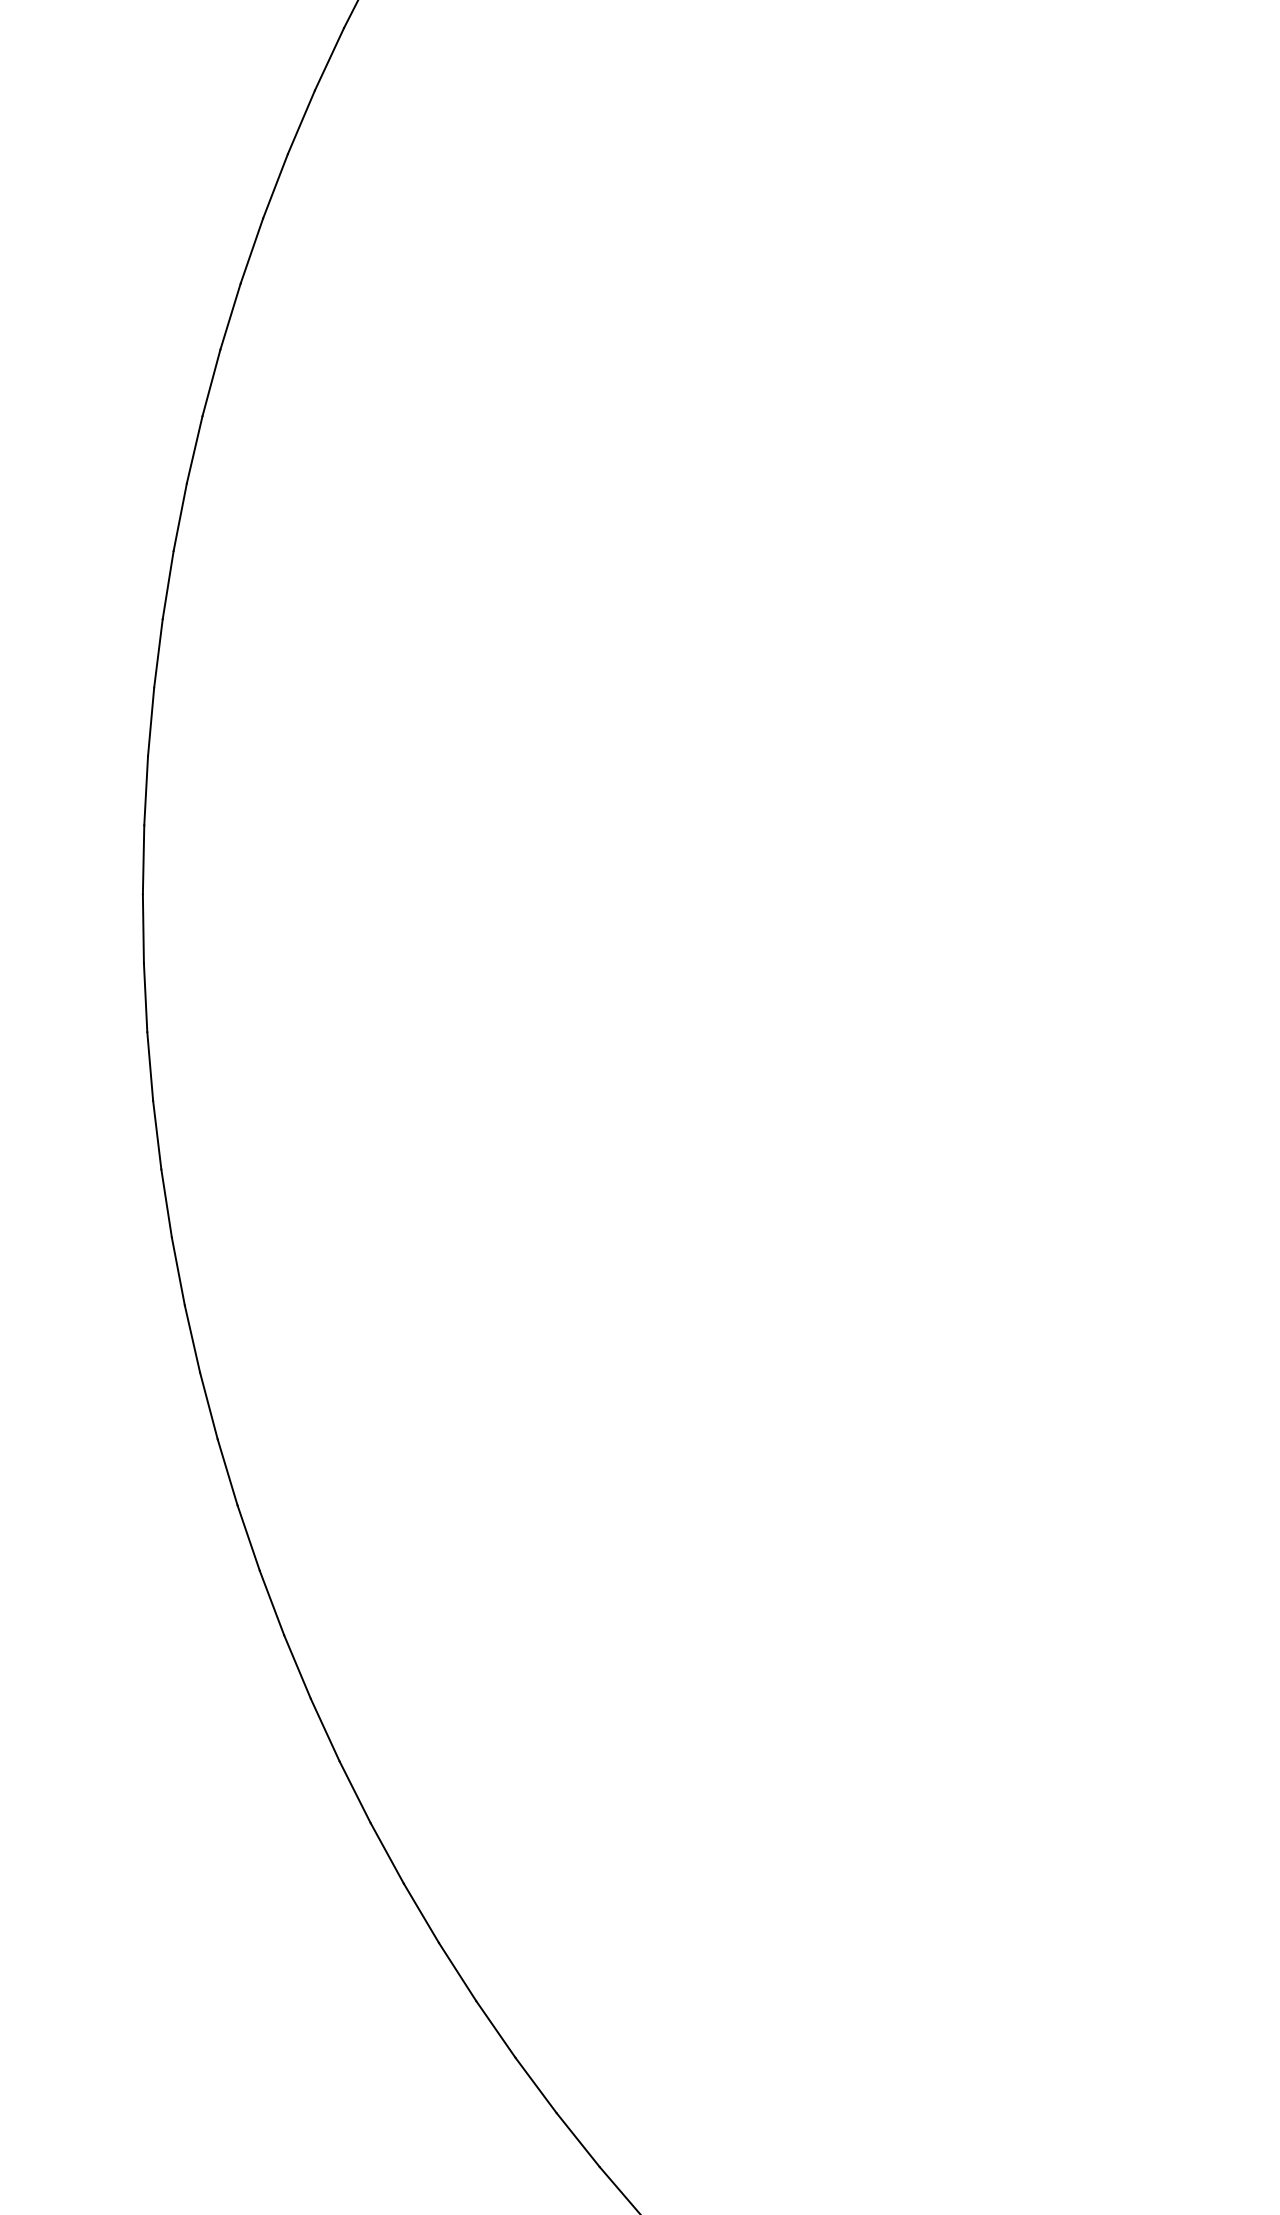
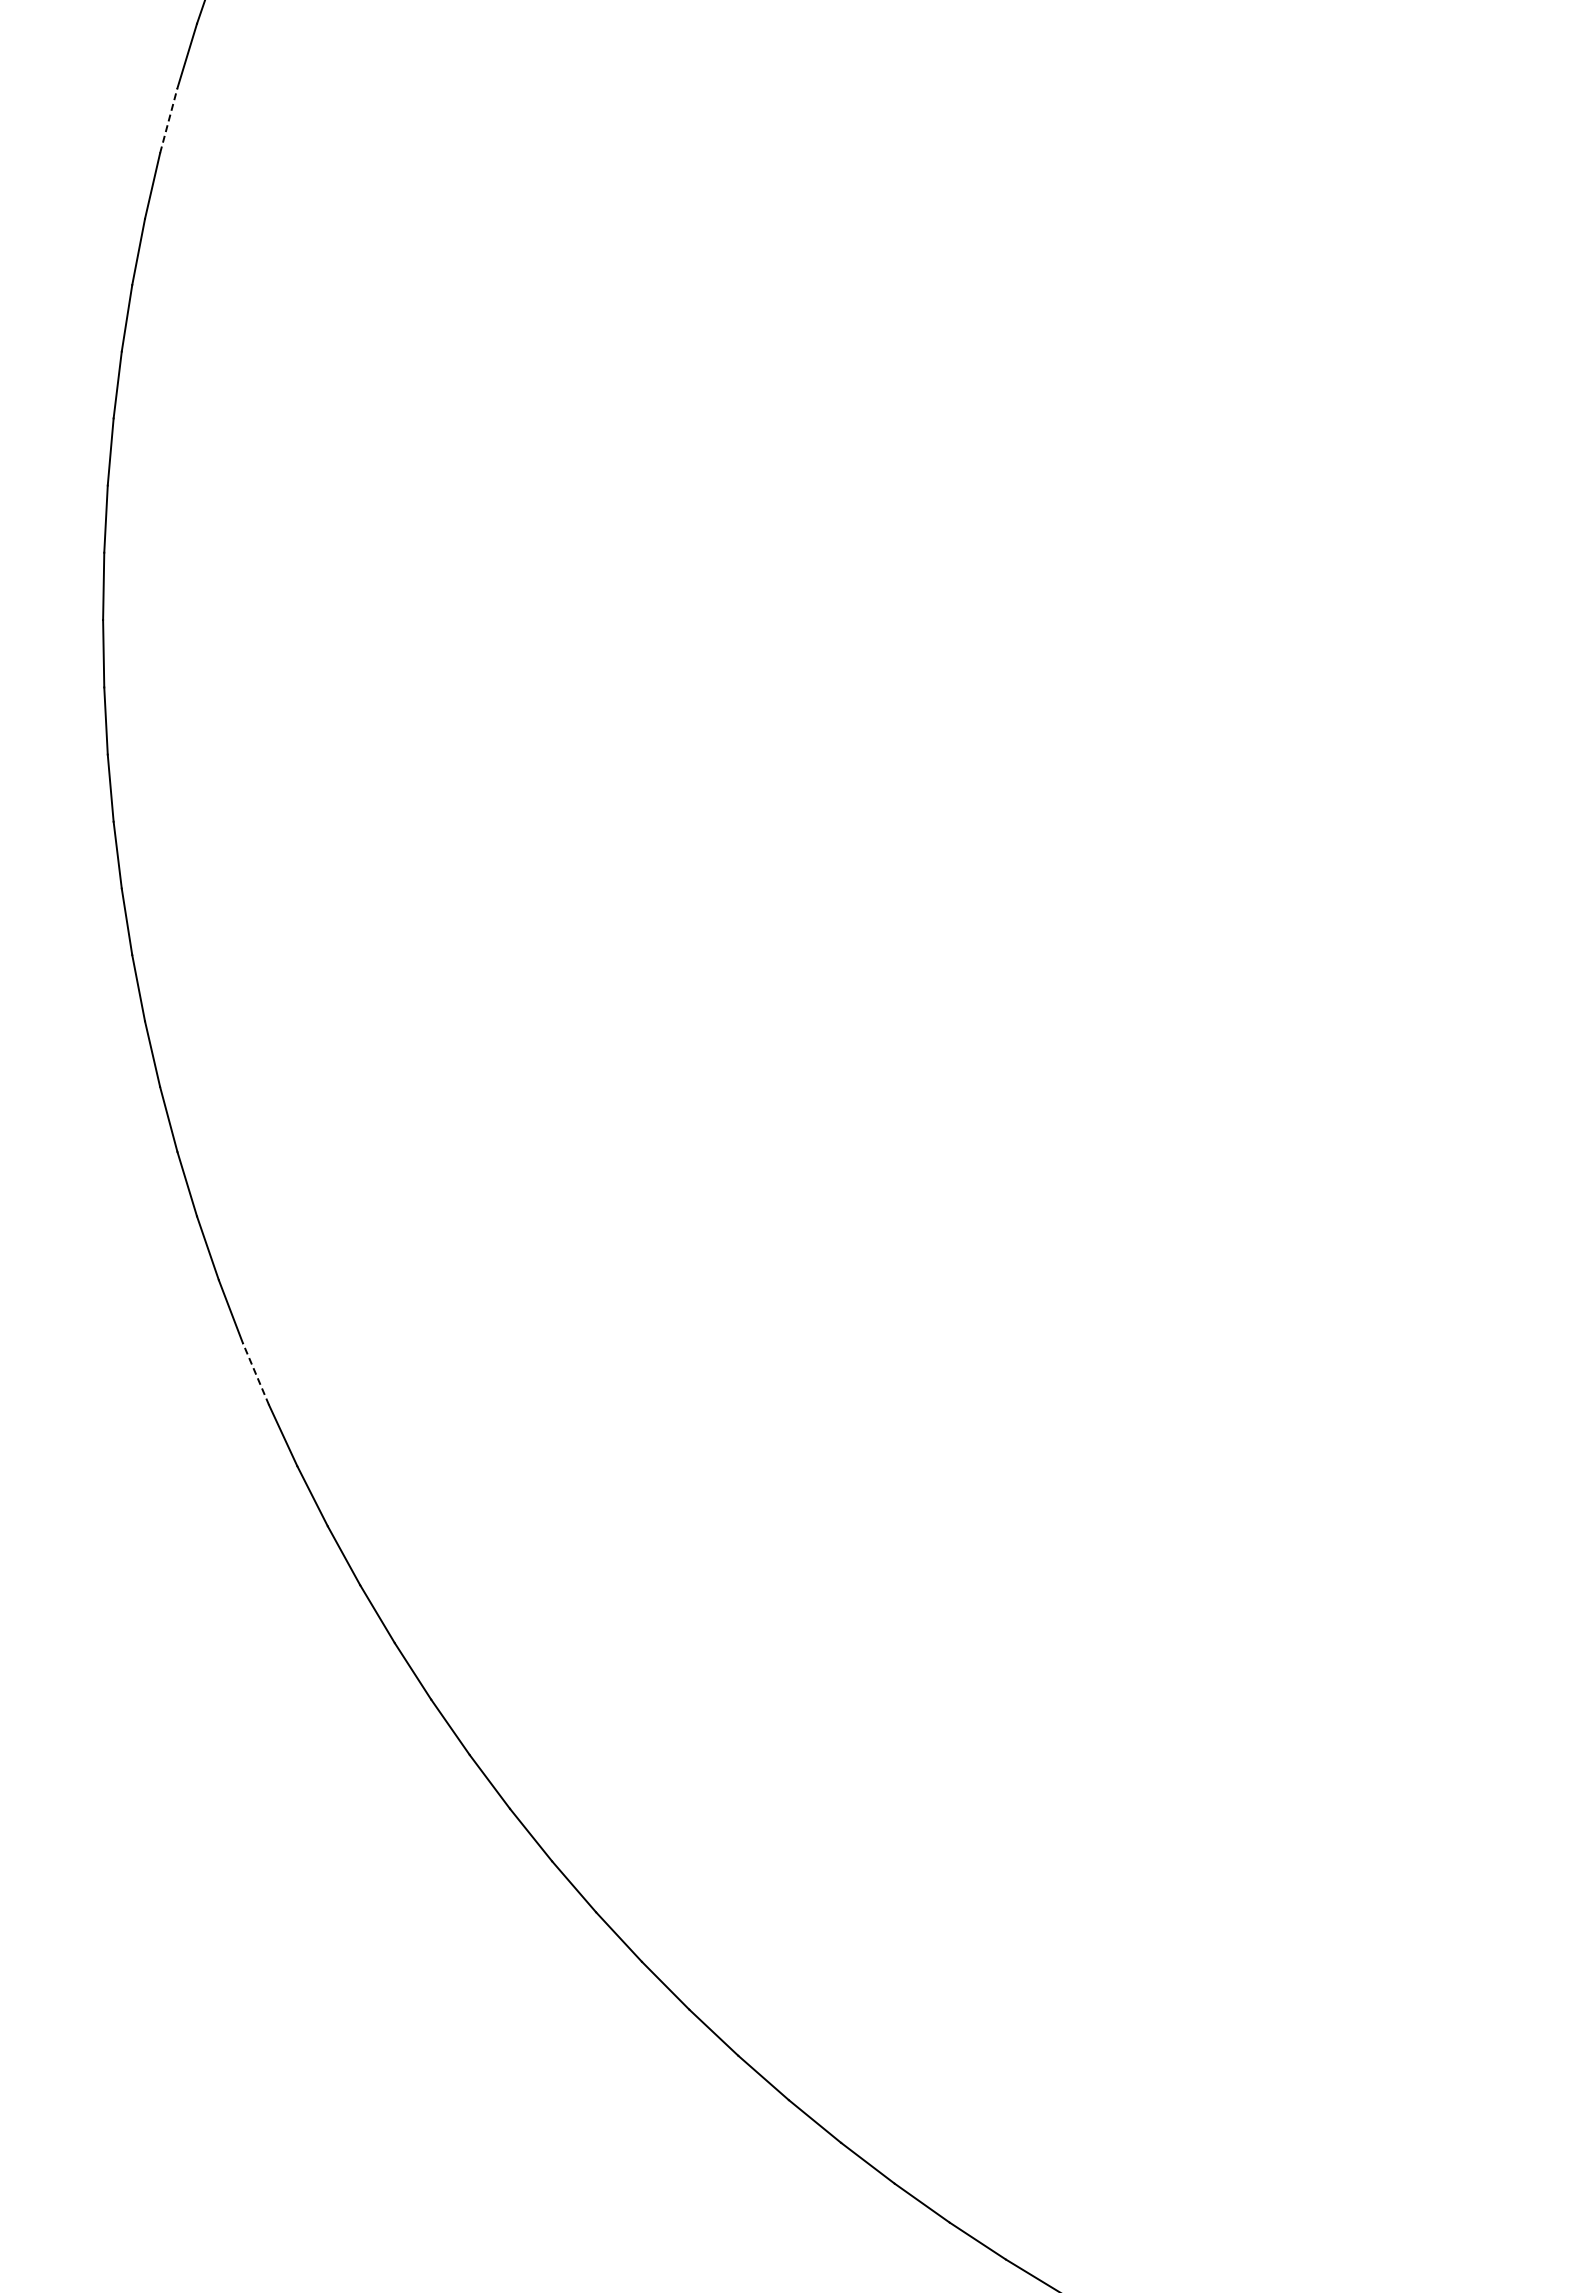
line: (301, 122) -> (168, 120), solid -> dashed
line: (208, 1406) -> (255, 1374), solid -> dashed

